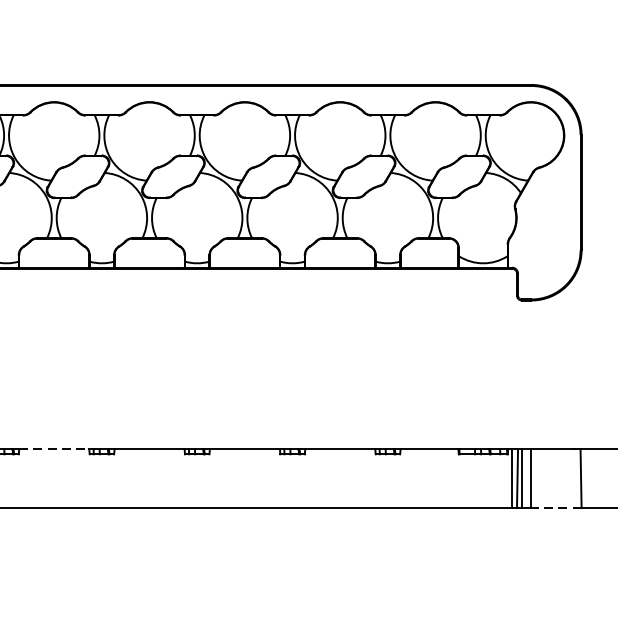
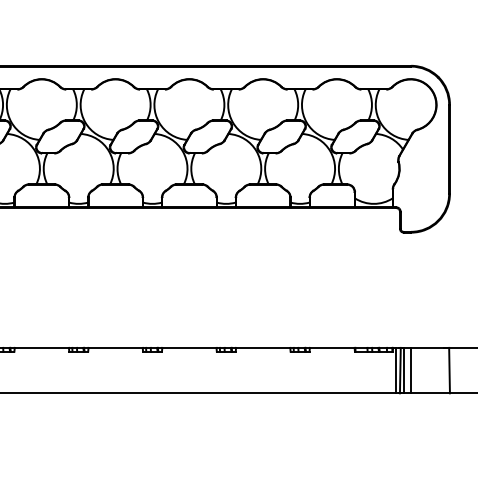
line: (55, 448) -> (42, 347), dashed -> solid
line: (556, 508) -> (430, 393), dashed -> solid

